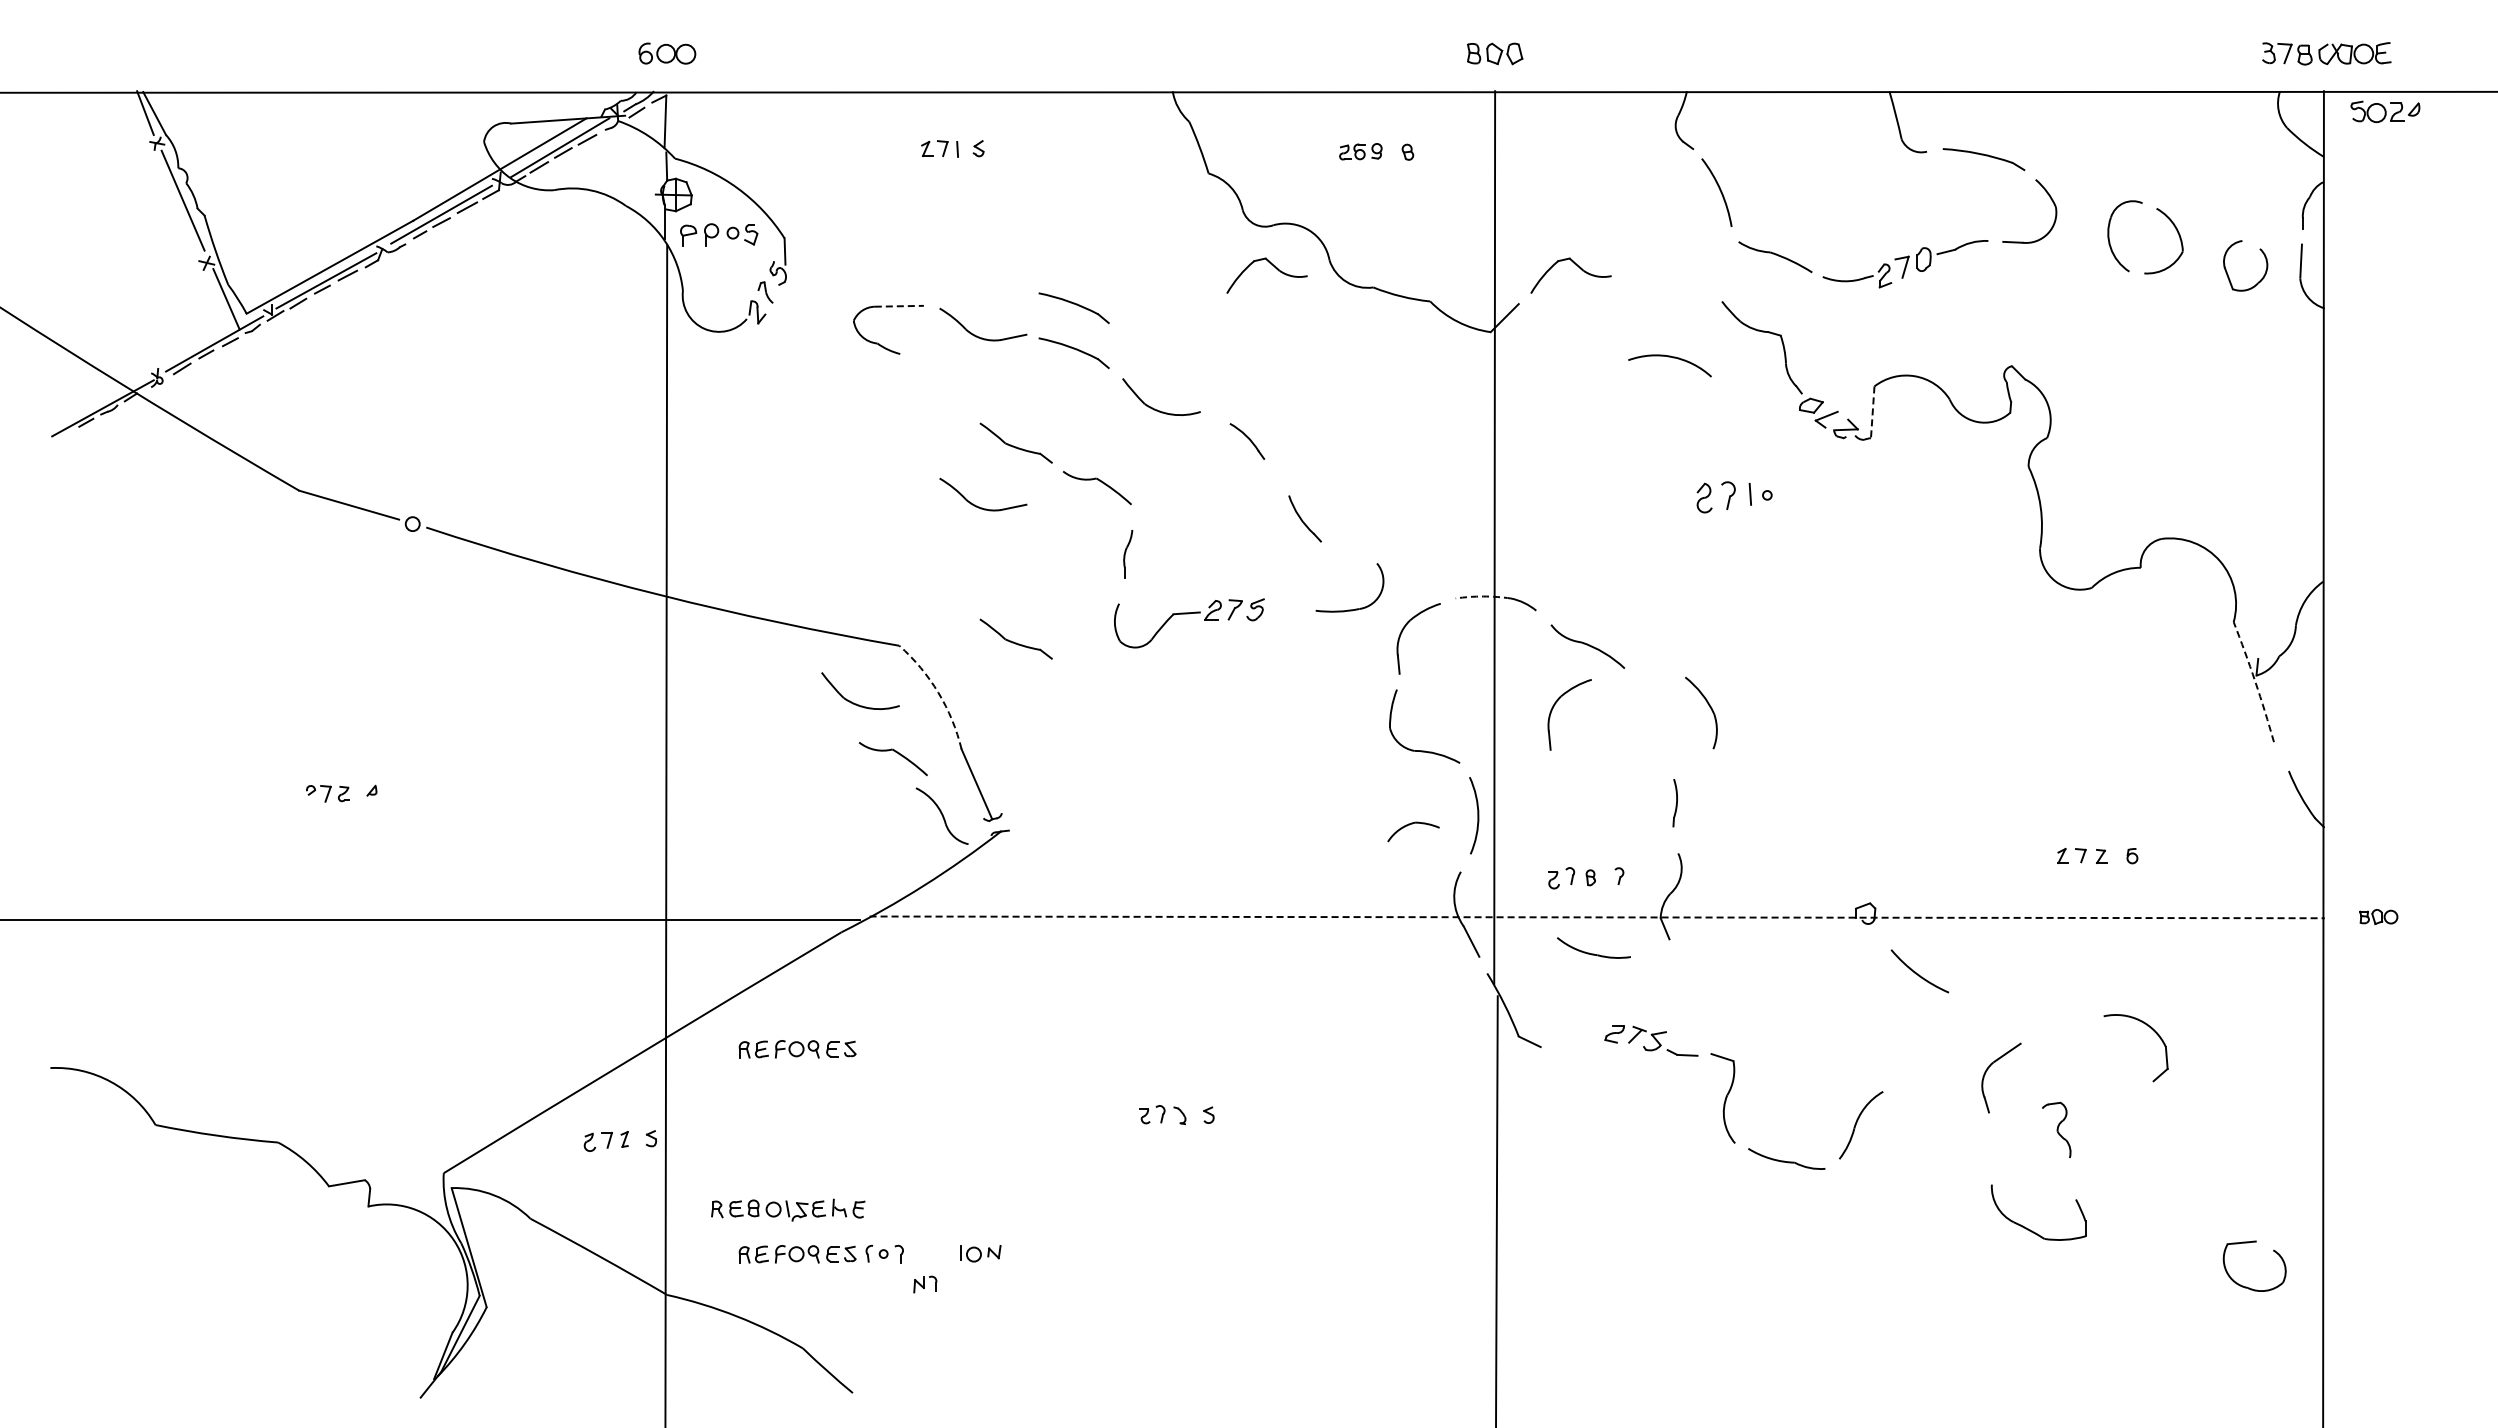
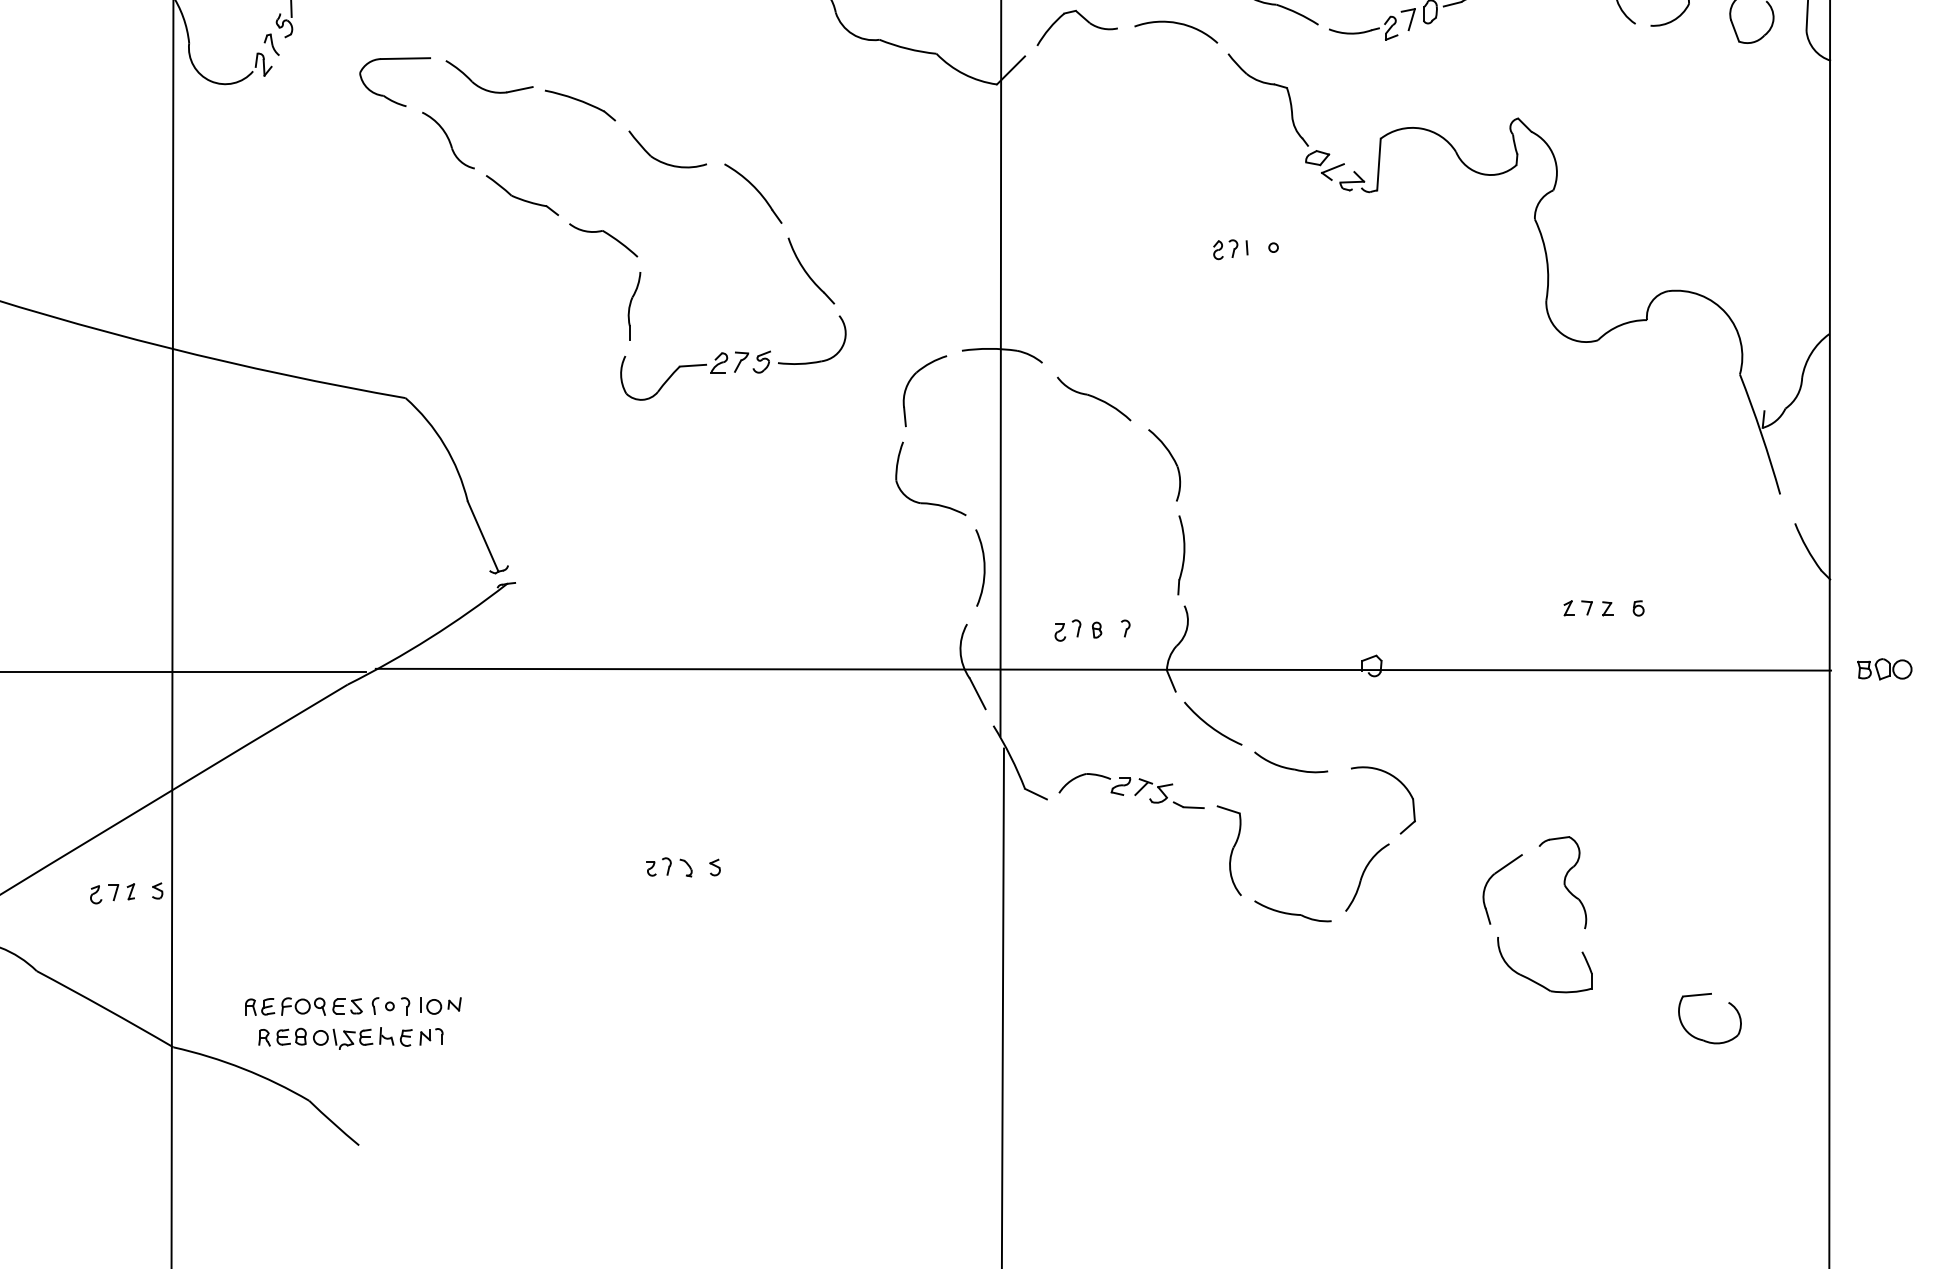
part: (1274, 267) -> (780, 19), removed
line: (899, 306) -> (405, 58), dashed -> solid
part: (1073, 308) -> (579, 60), removed
arc: (1669, 357) -> (1175, 23), moved
line: (1872, 412) -> (1378, 164), dashed -> solid
part: (1247, 441) -> (753, 193), size x1.67
part: (1724, 497) -> (1230, 249), size x0.62
part: (977, 505) -> (483, 257), removed
part: (1304, 518) -> (810, 270), size x1.43
part: (1127, 553) -> (633, 305), size x1.43
arc: (1483, 596) -> (989, 348), dashed -> solid
part: (1355, 608) -> (817, 360), moved
part: (1015, 638) -> (521, 390), removed
arc: (2255, 681) -> (1761, 433), dashed -> solid
arc: (938, 692) -> (444, 444), dashed -> solid
part: (856, 703) -> (362, 455), removed
part: (1554, 706) -> (1060, 458), removed
part: (1709, 707) -> (1172, 459), moved
part: (898, 754) -> (404, 506), removed
part: (1675, 802) -> (1181, 554), size x1.67
part: (941, 815) -> (447, 139), moved
part: (1412, 824) -> (1083, 775), moved
part: (2378, 916) -> (1884, 668), size x1.43
line: (1597, 917) -> (1103, 669), dashed -> solid
part: (1593, 947) -> (1290, 761), moved
arc: (1917, 973) -> (1210, 725), moved
part: (2152, 1030) -> (1399, 782), moved
part: (797, 1049) -> (303, 801), removed
part: (1988, 1069) -> (1489, 880), moved
part: (2056, 1129) -> (1562, 881), size x1.67
part: (788, 1209) -> (335, 1037), moved
part: (980, 1253) -> (440, 1005), moved
part: (2246, 1286) -> (1701, 1038), moved

